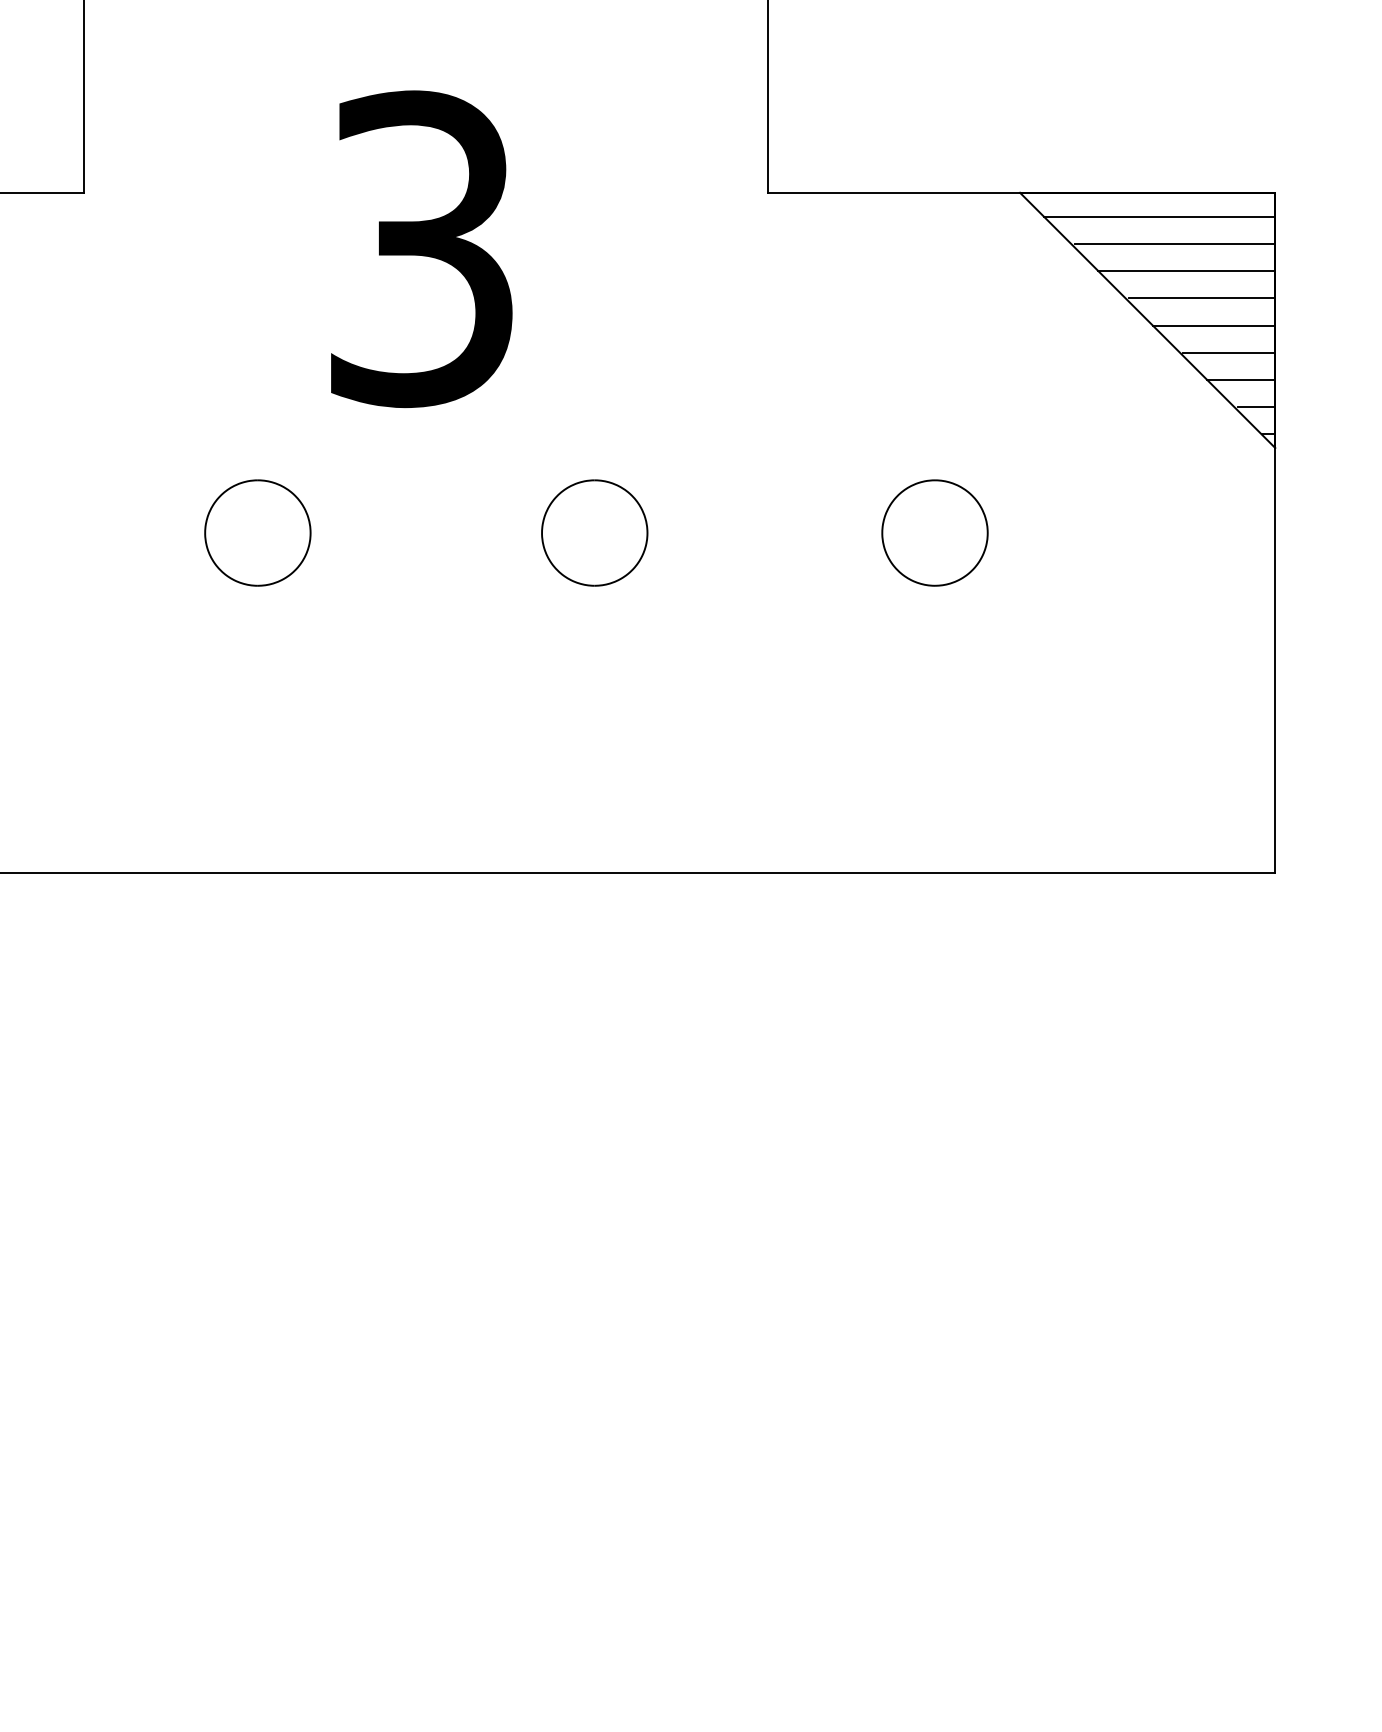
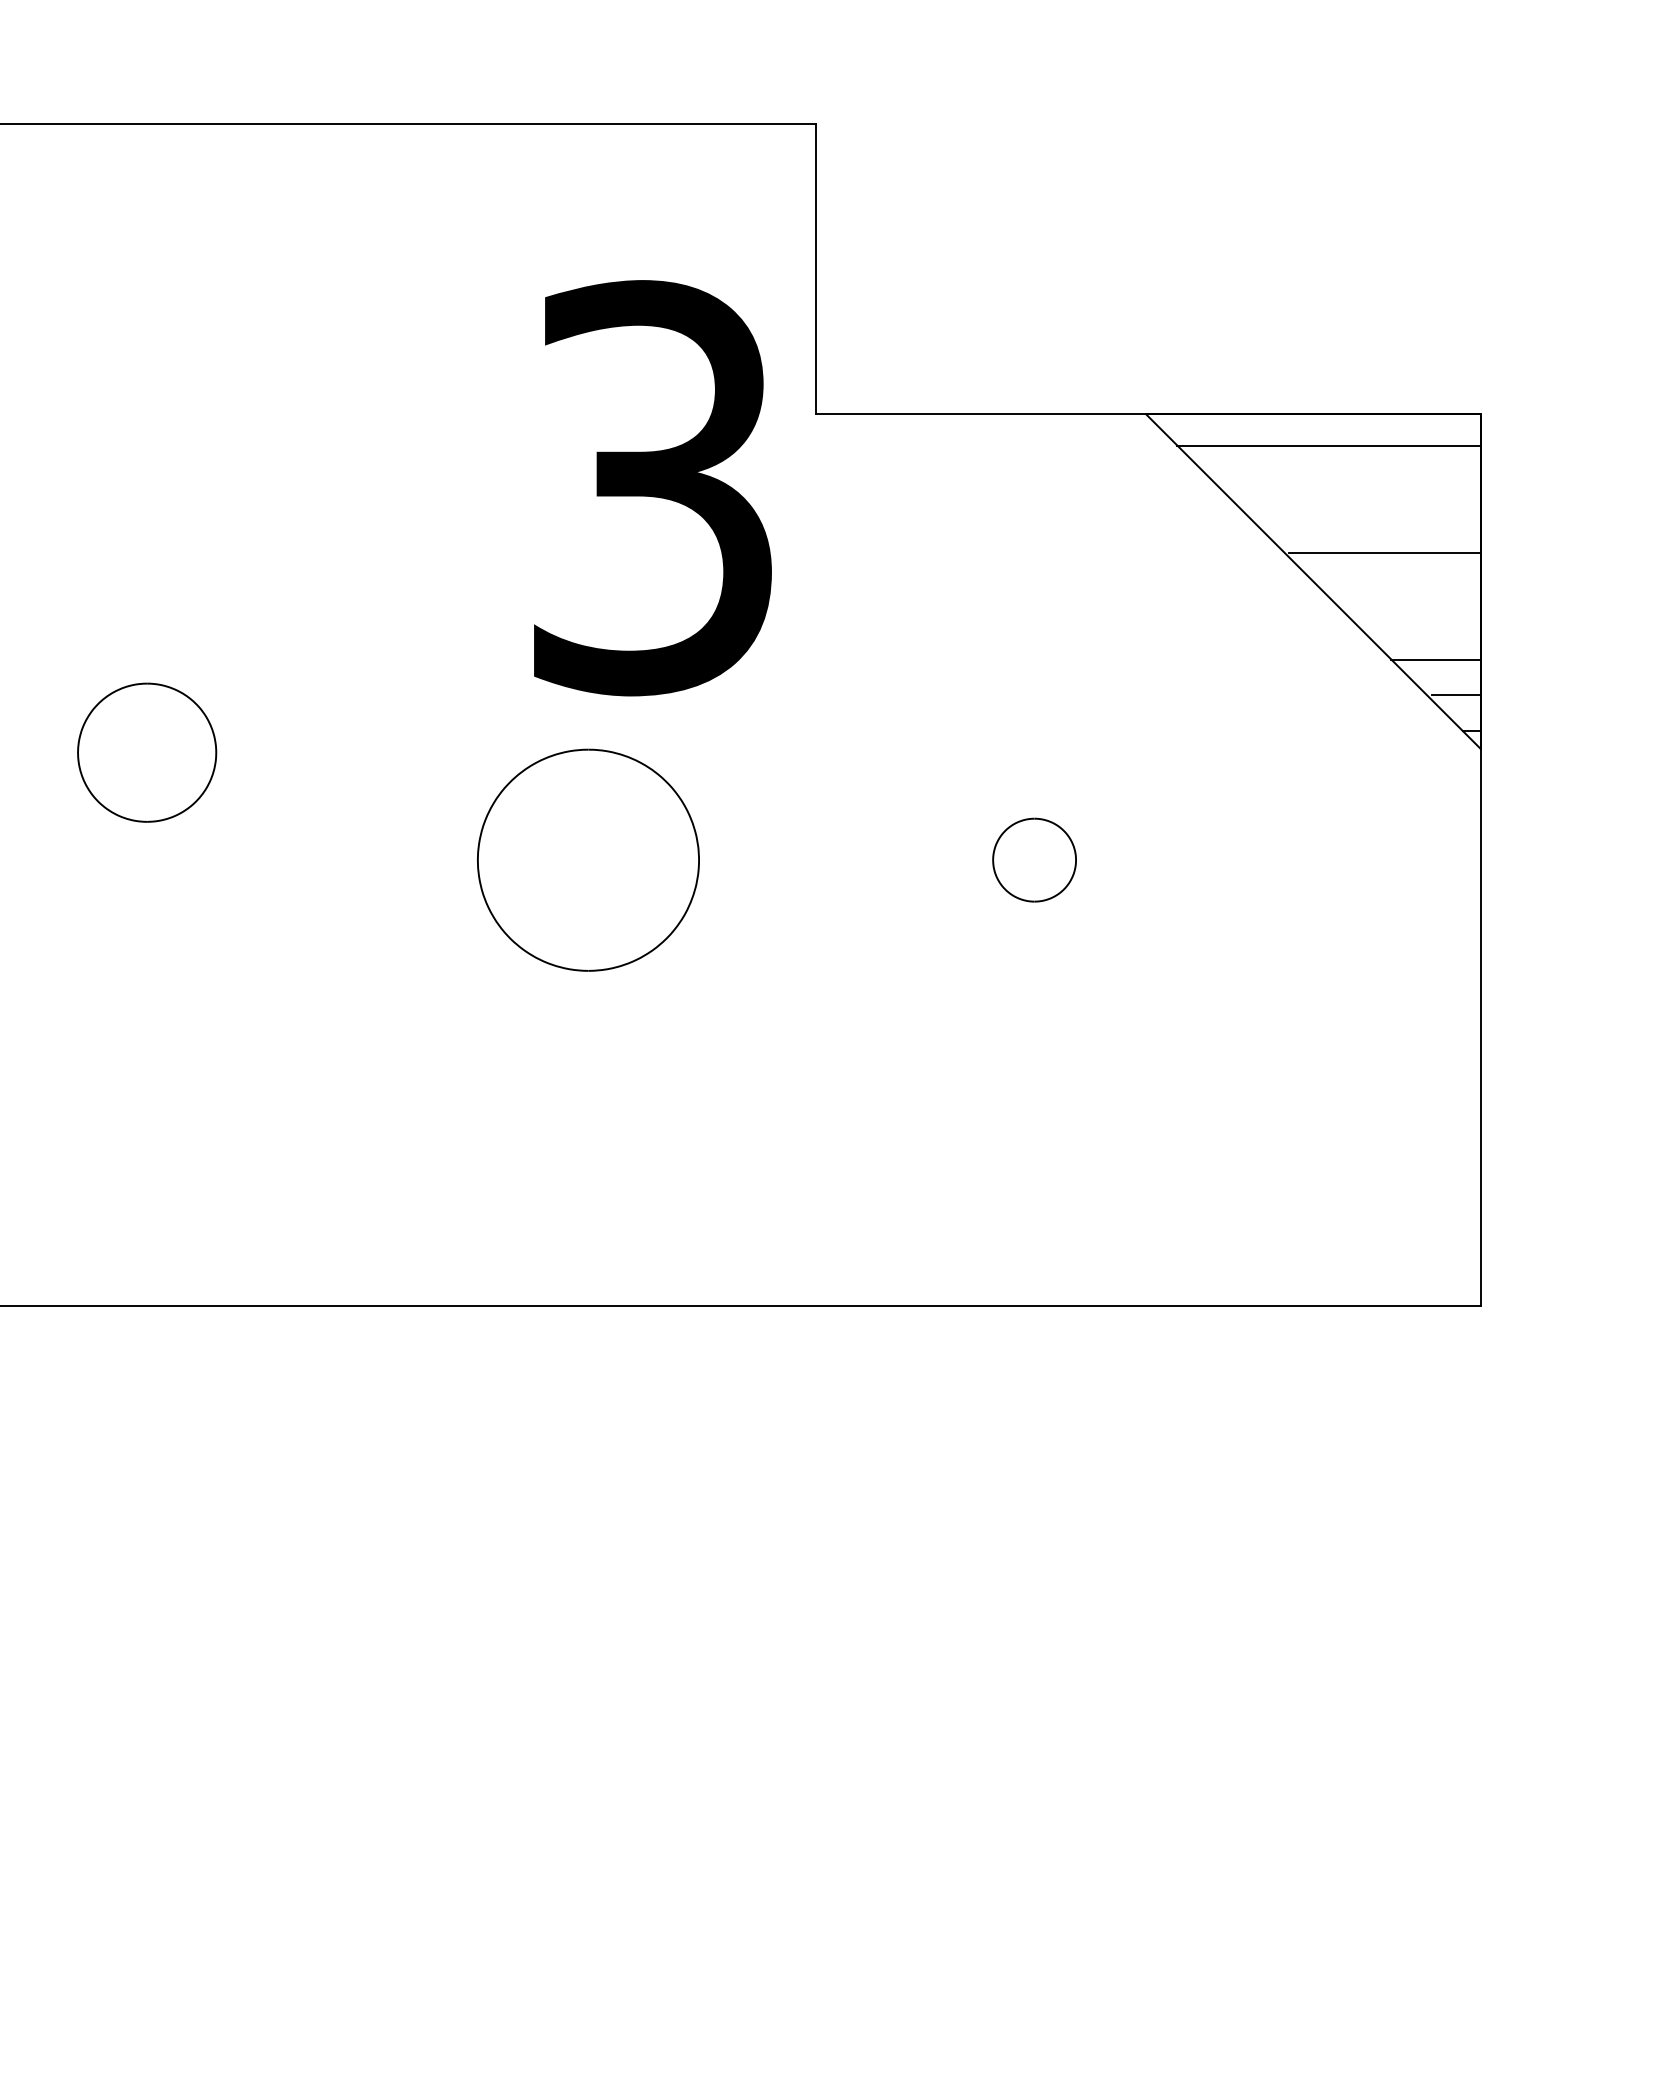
line: (1174, 243) -> (1348, 480), removed
text: (421, 248) -> (652, 487), moved
line: (1186, 271) -> (1364, 517), removed
line: (1213, 325) -> (1399, 588), removed
line: (1229, 352) -> (1420, 623), removed
part: (257, 532) -> (146, 752), moved
part: (594, 532) -> (588, 859), size x1.6
part: (934, 532) -> (1033, 859), size x0.6

